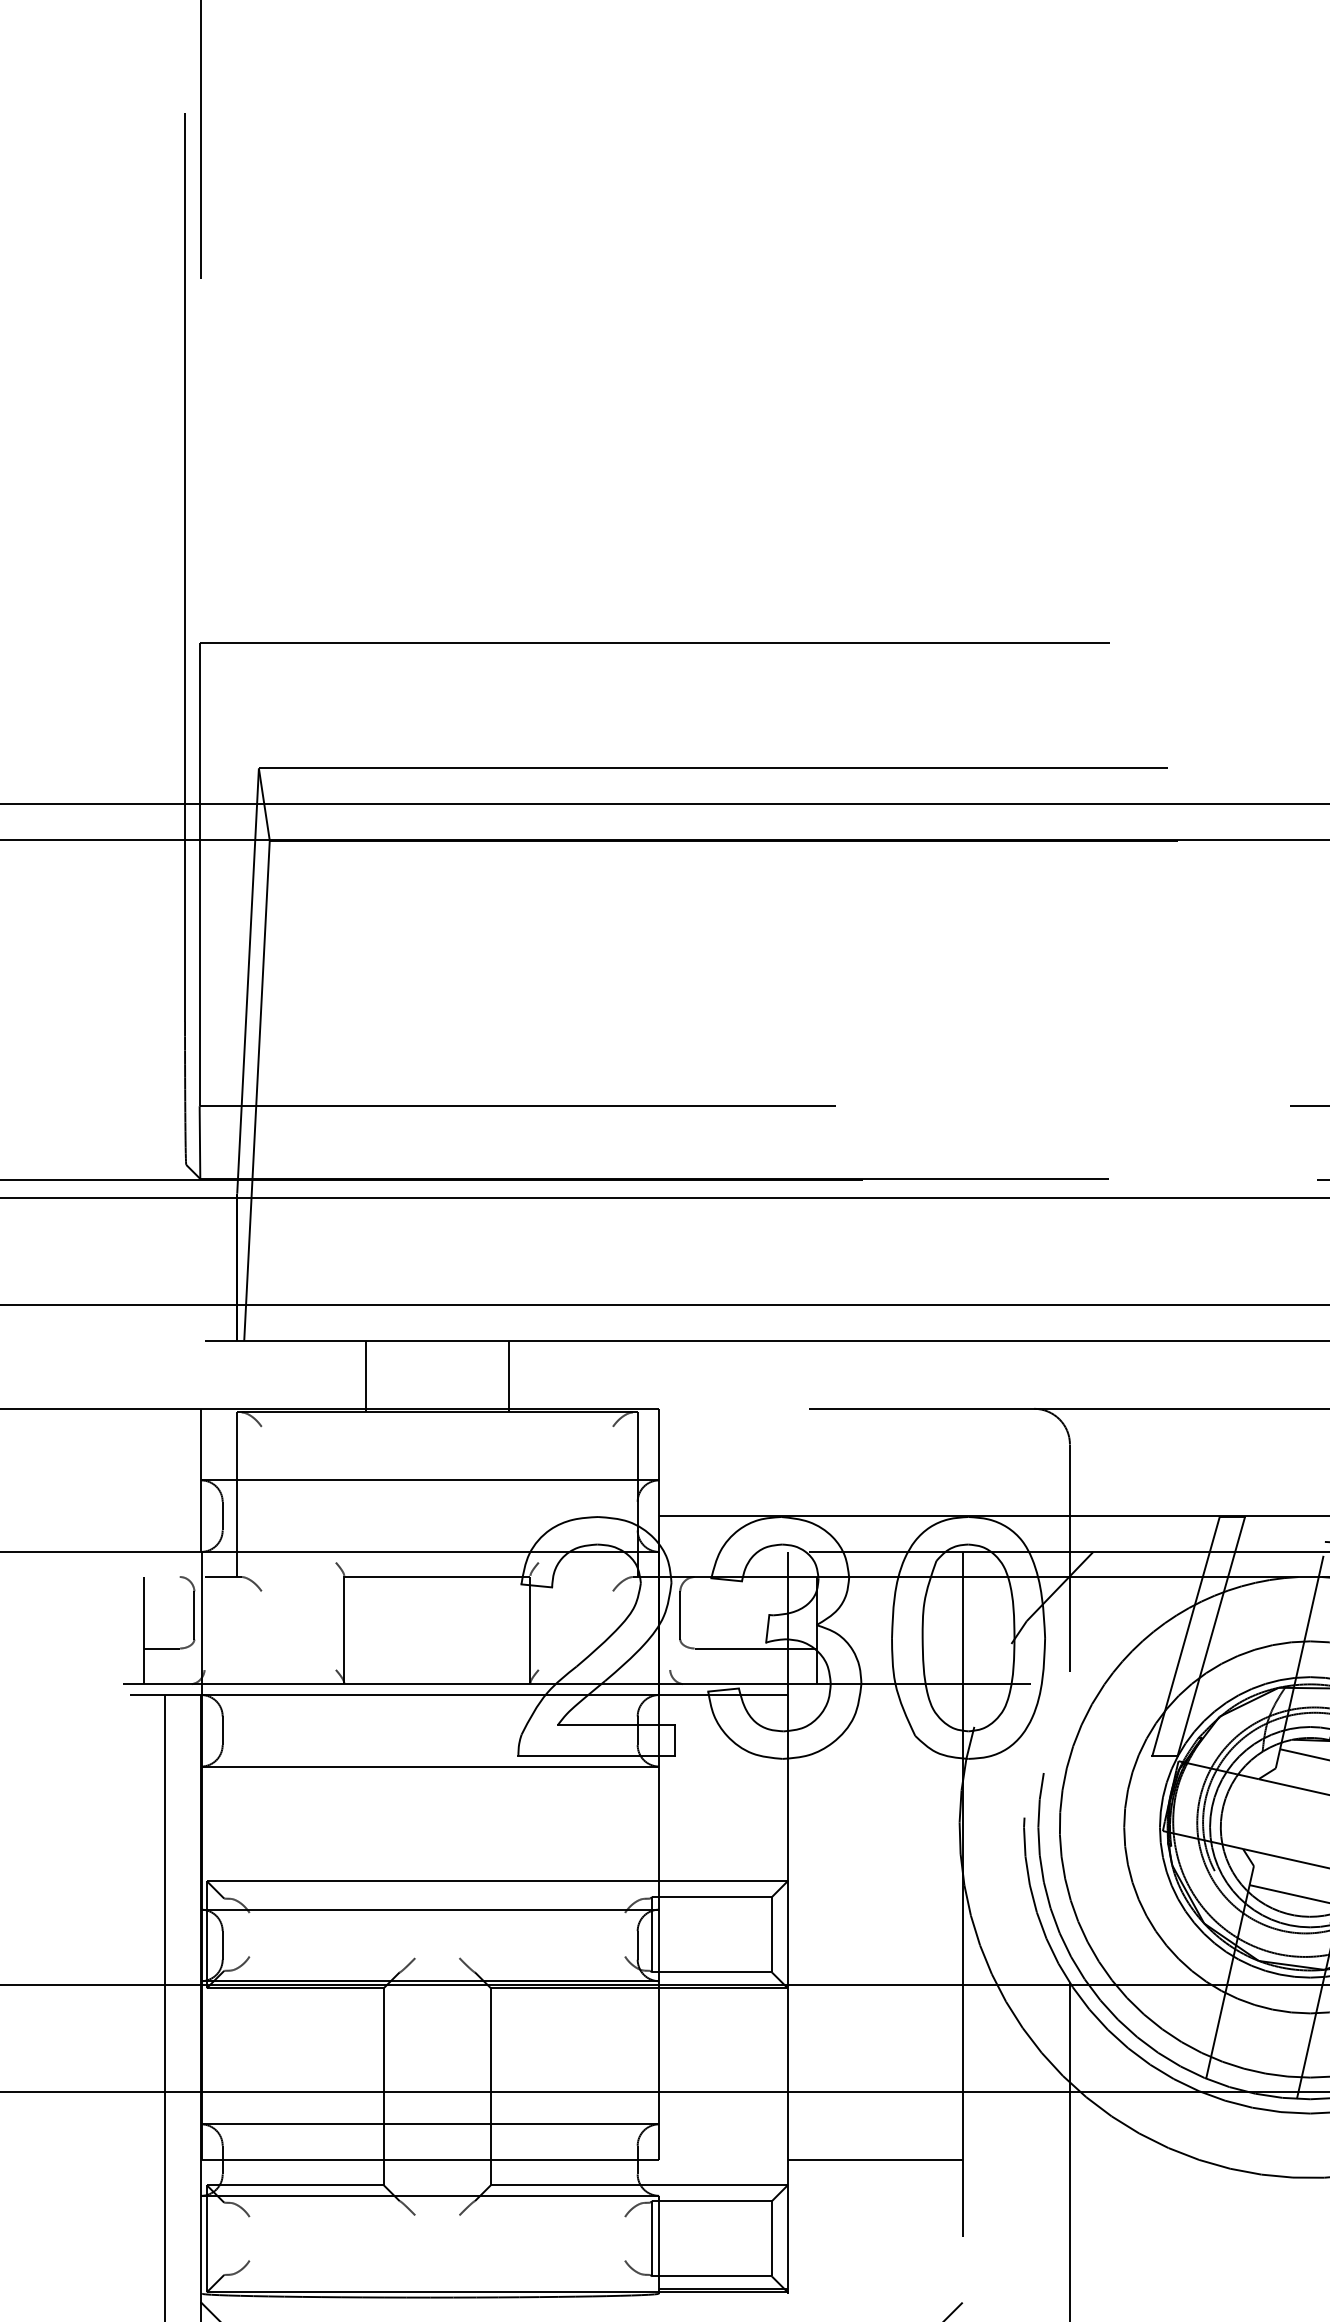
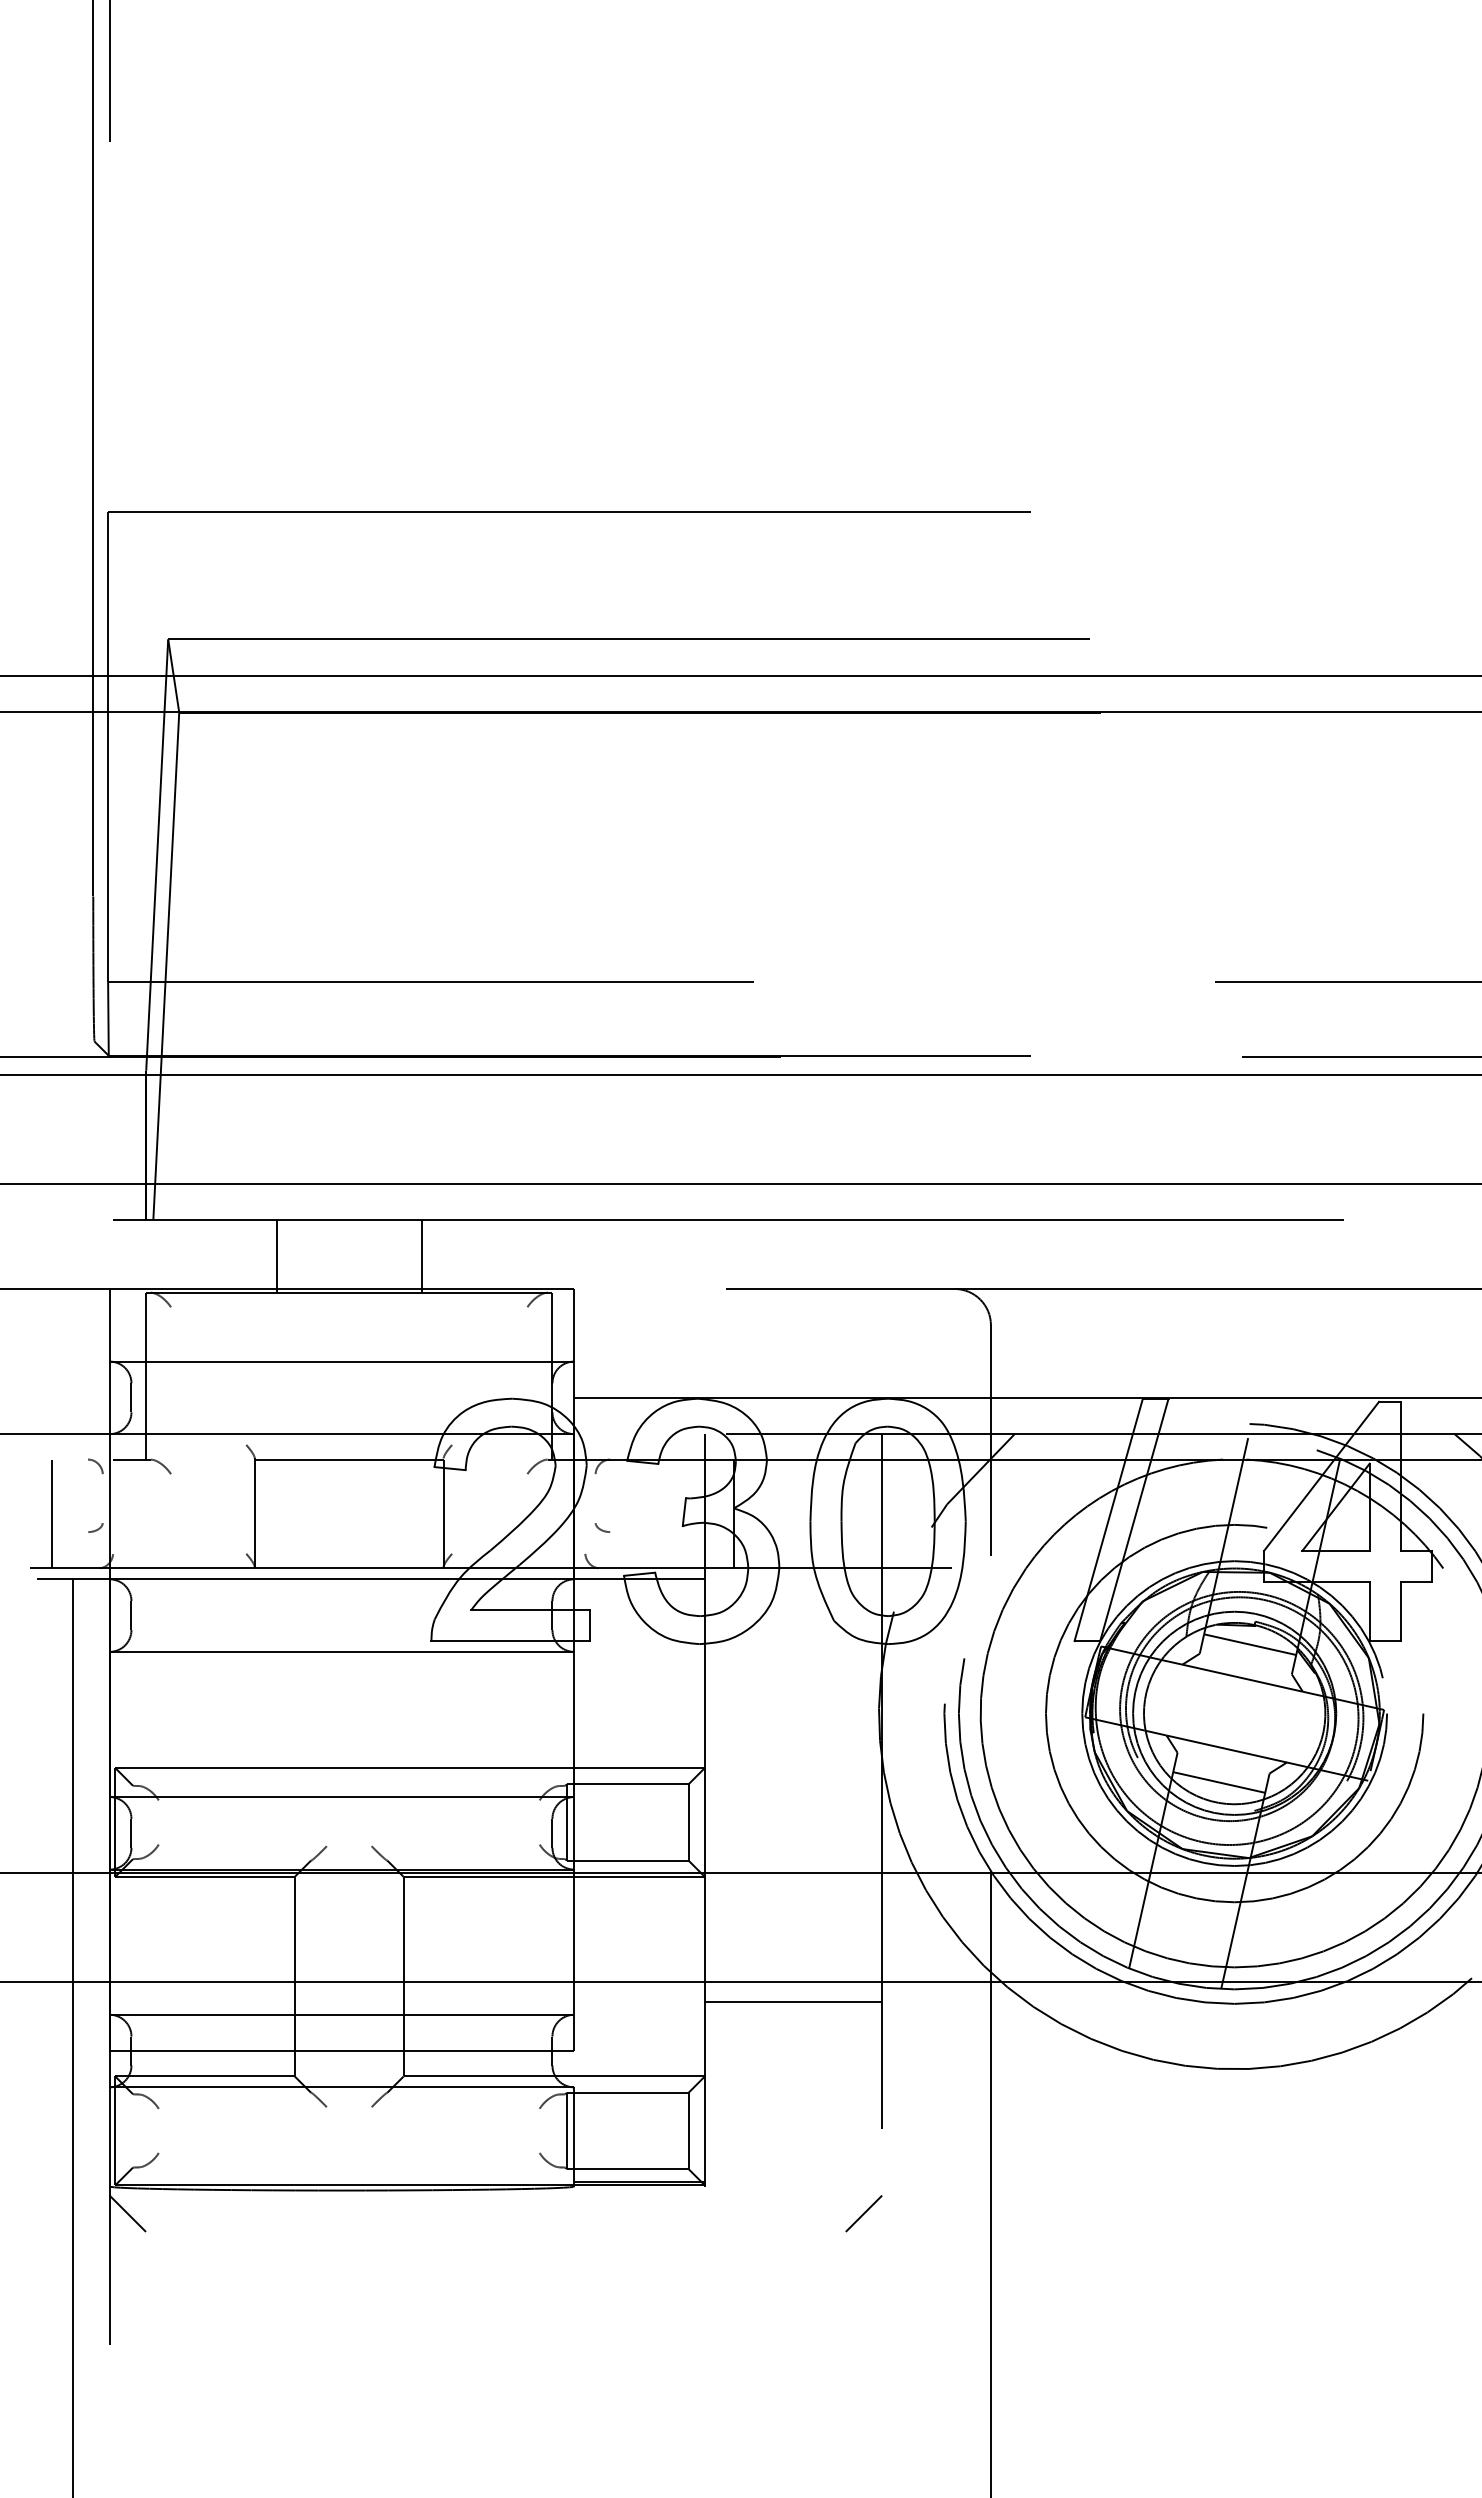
line: (194, 1615) -> (102, 1498), removed
line: (680, 1615) -> (595, 1498), removed
line: (161, 1648) -> (69, 1532), removed
line: (755, 1648) -> (671, 1532), removed
line: (875, 2160) -> (793, 2002), moved

